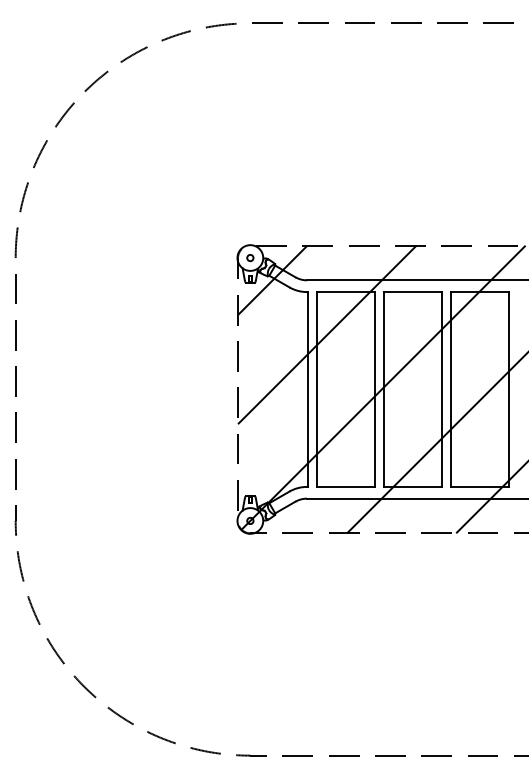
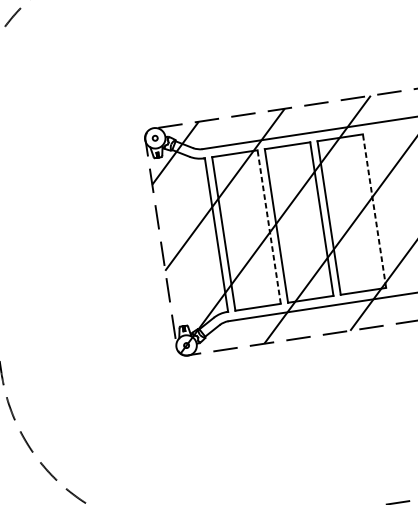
line: (375, 389) -> (269, 227), solid -> dashed
line: (508, 389) -> (374, 211), solid -> dashed

